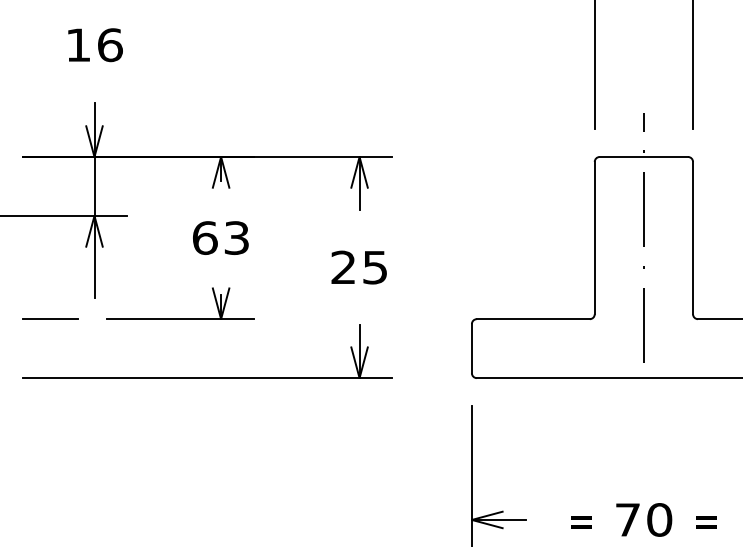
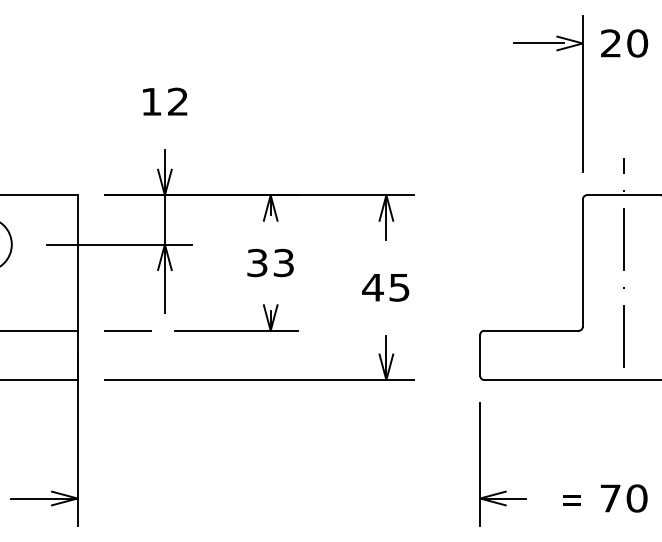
text: (109, 44) -> (177, 101), 16 -> 12
text: (205, 237) -> (257, 262), 63 -> 33
text: (342, 267) -> (372, 287), 25 -> 45

